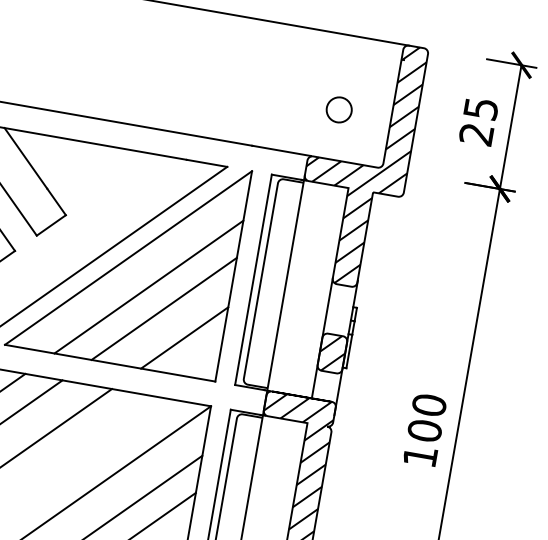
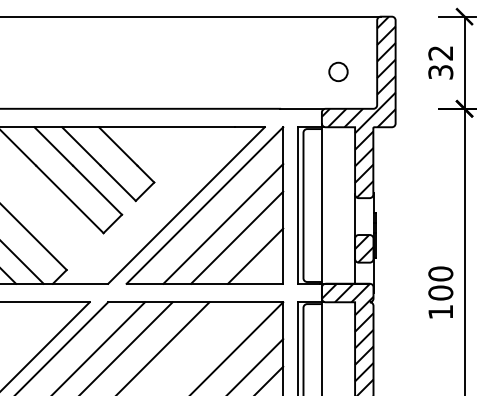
text: (478, 121) -> (440, 62), 25 -> 32

